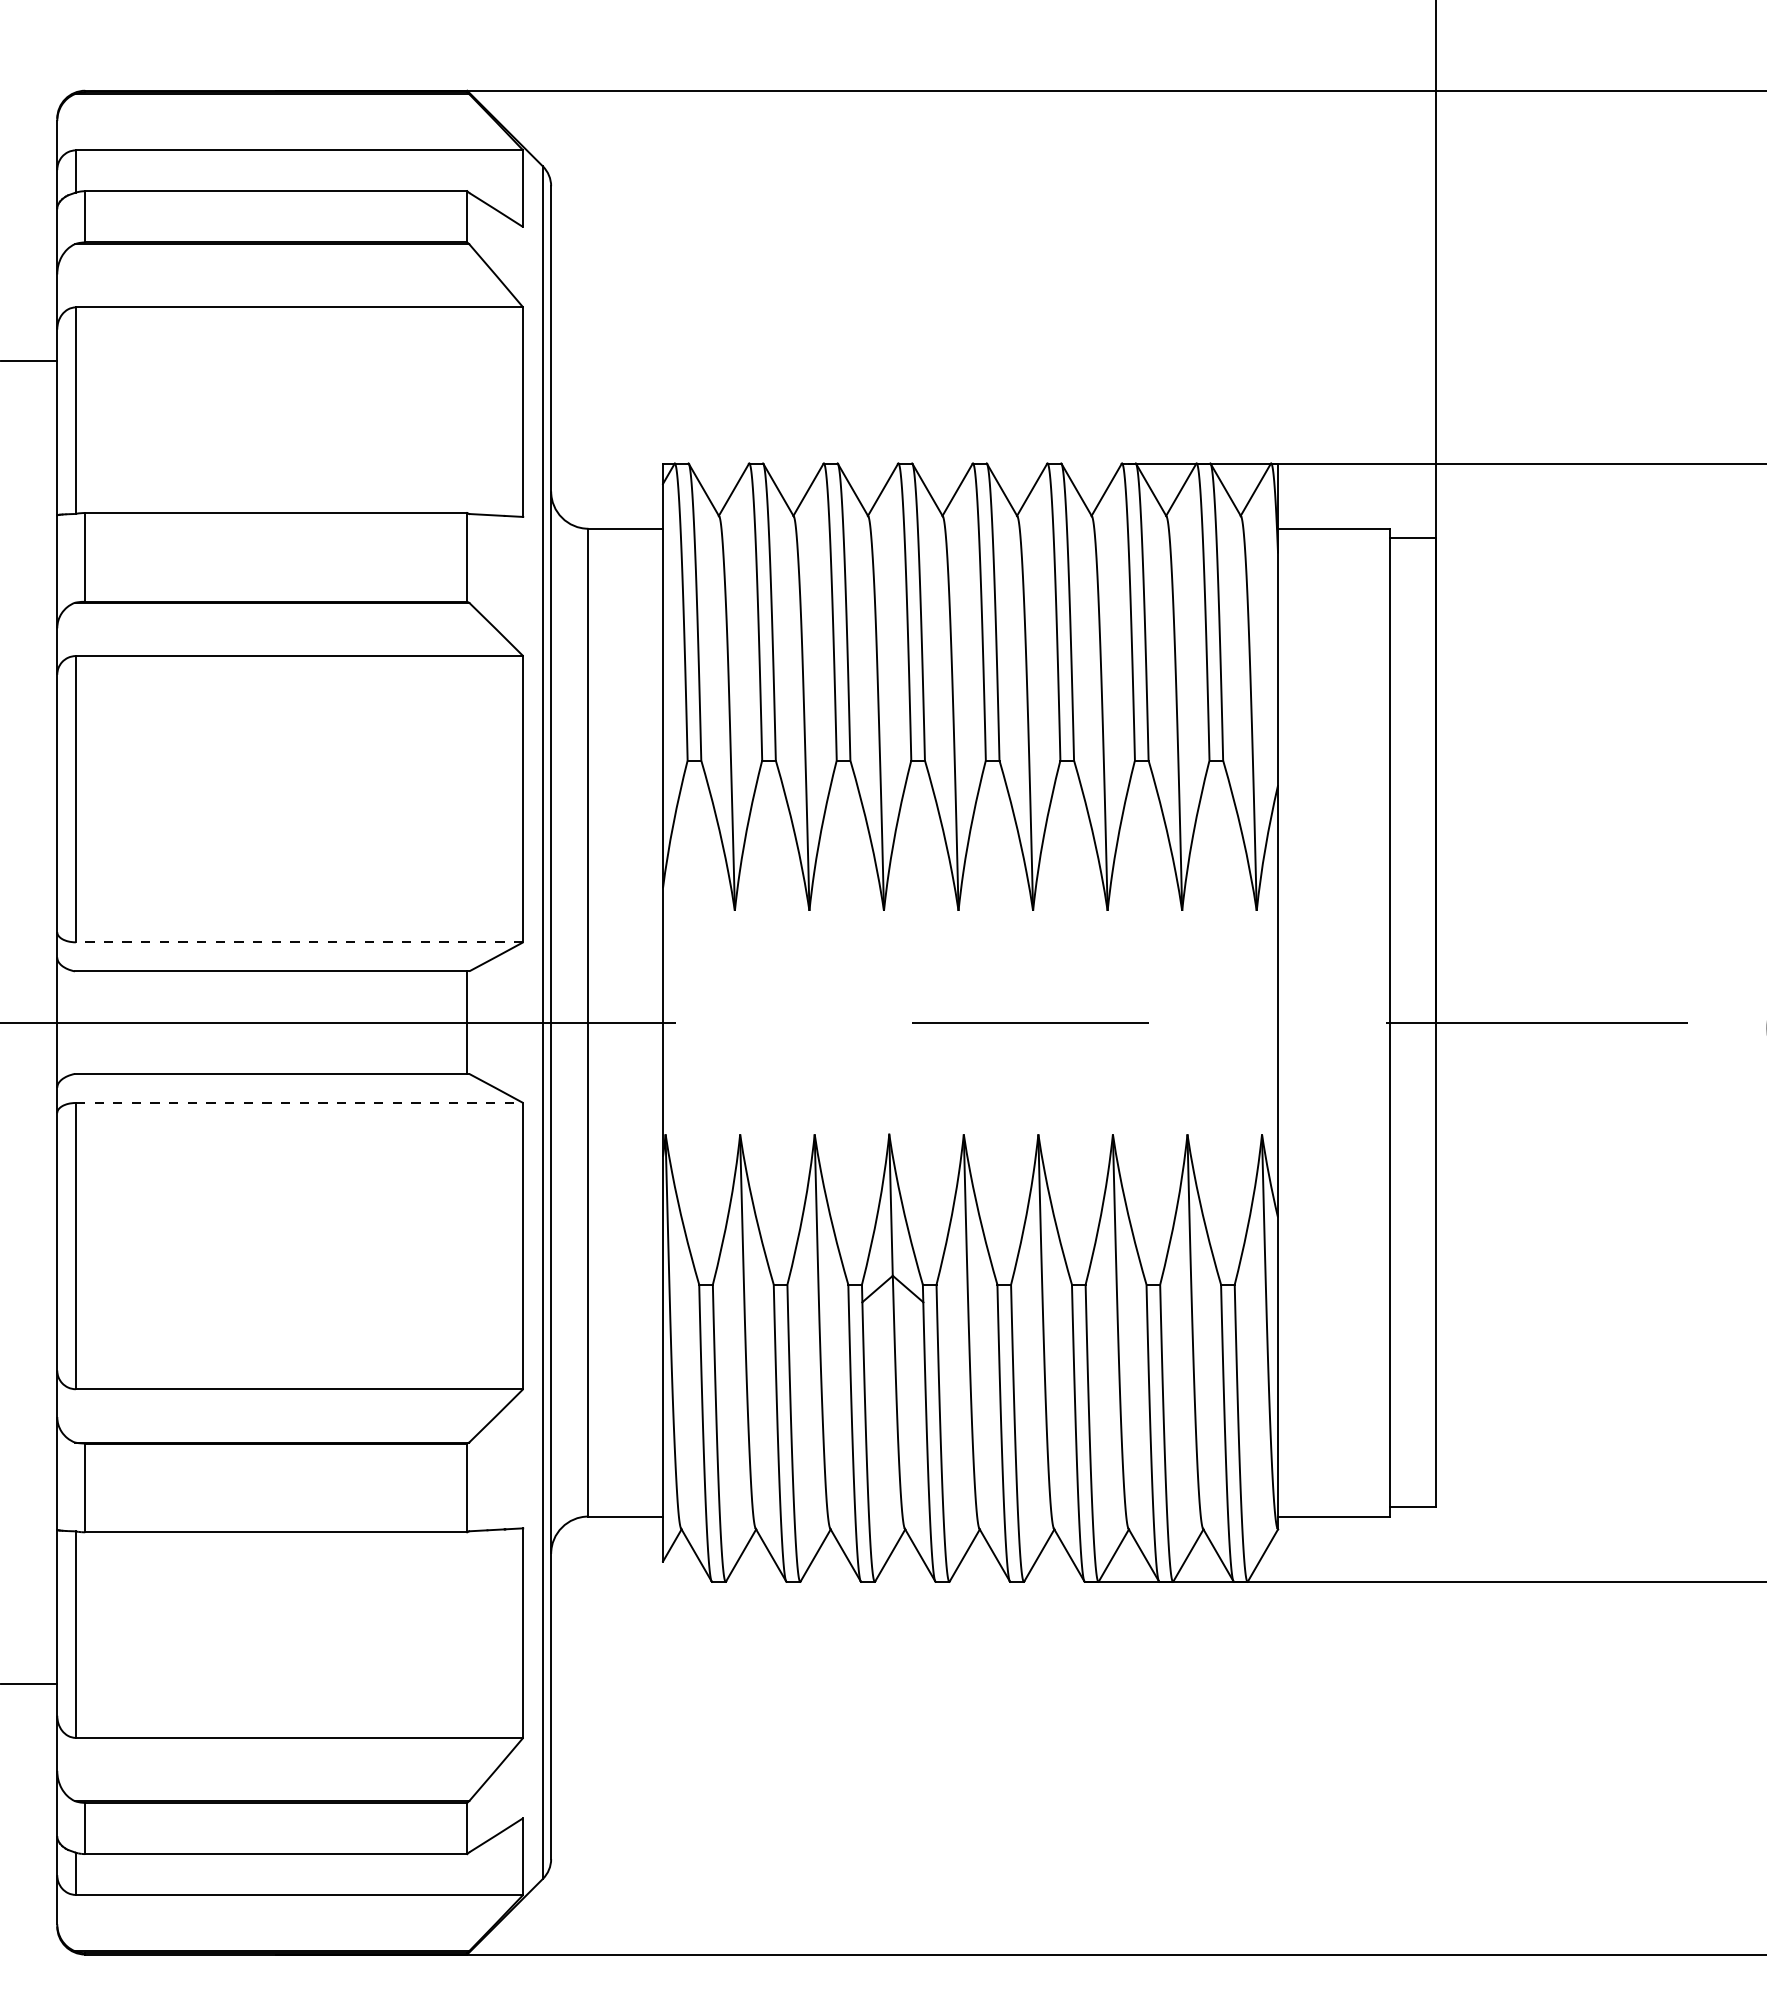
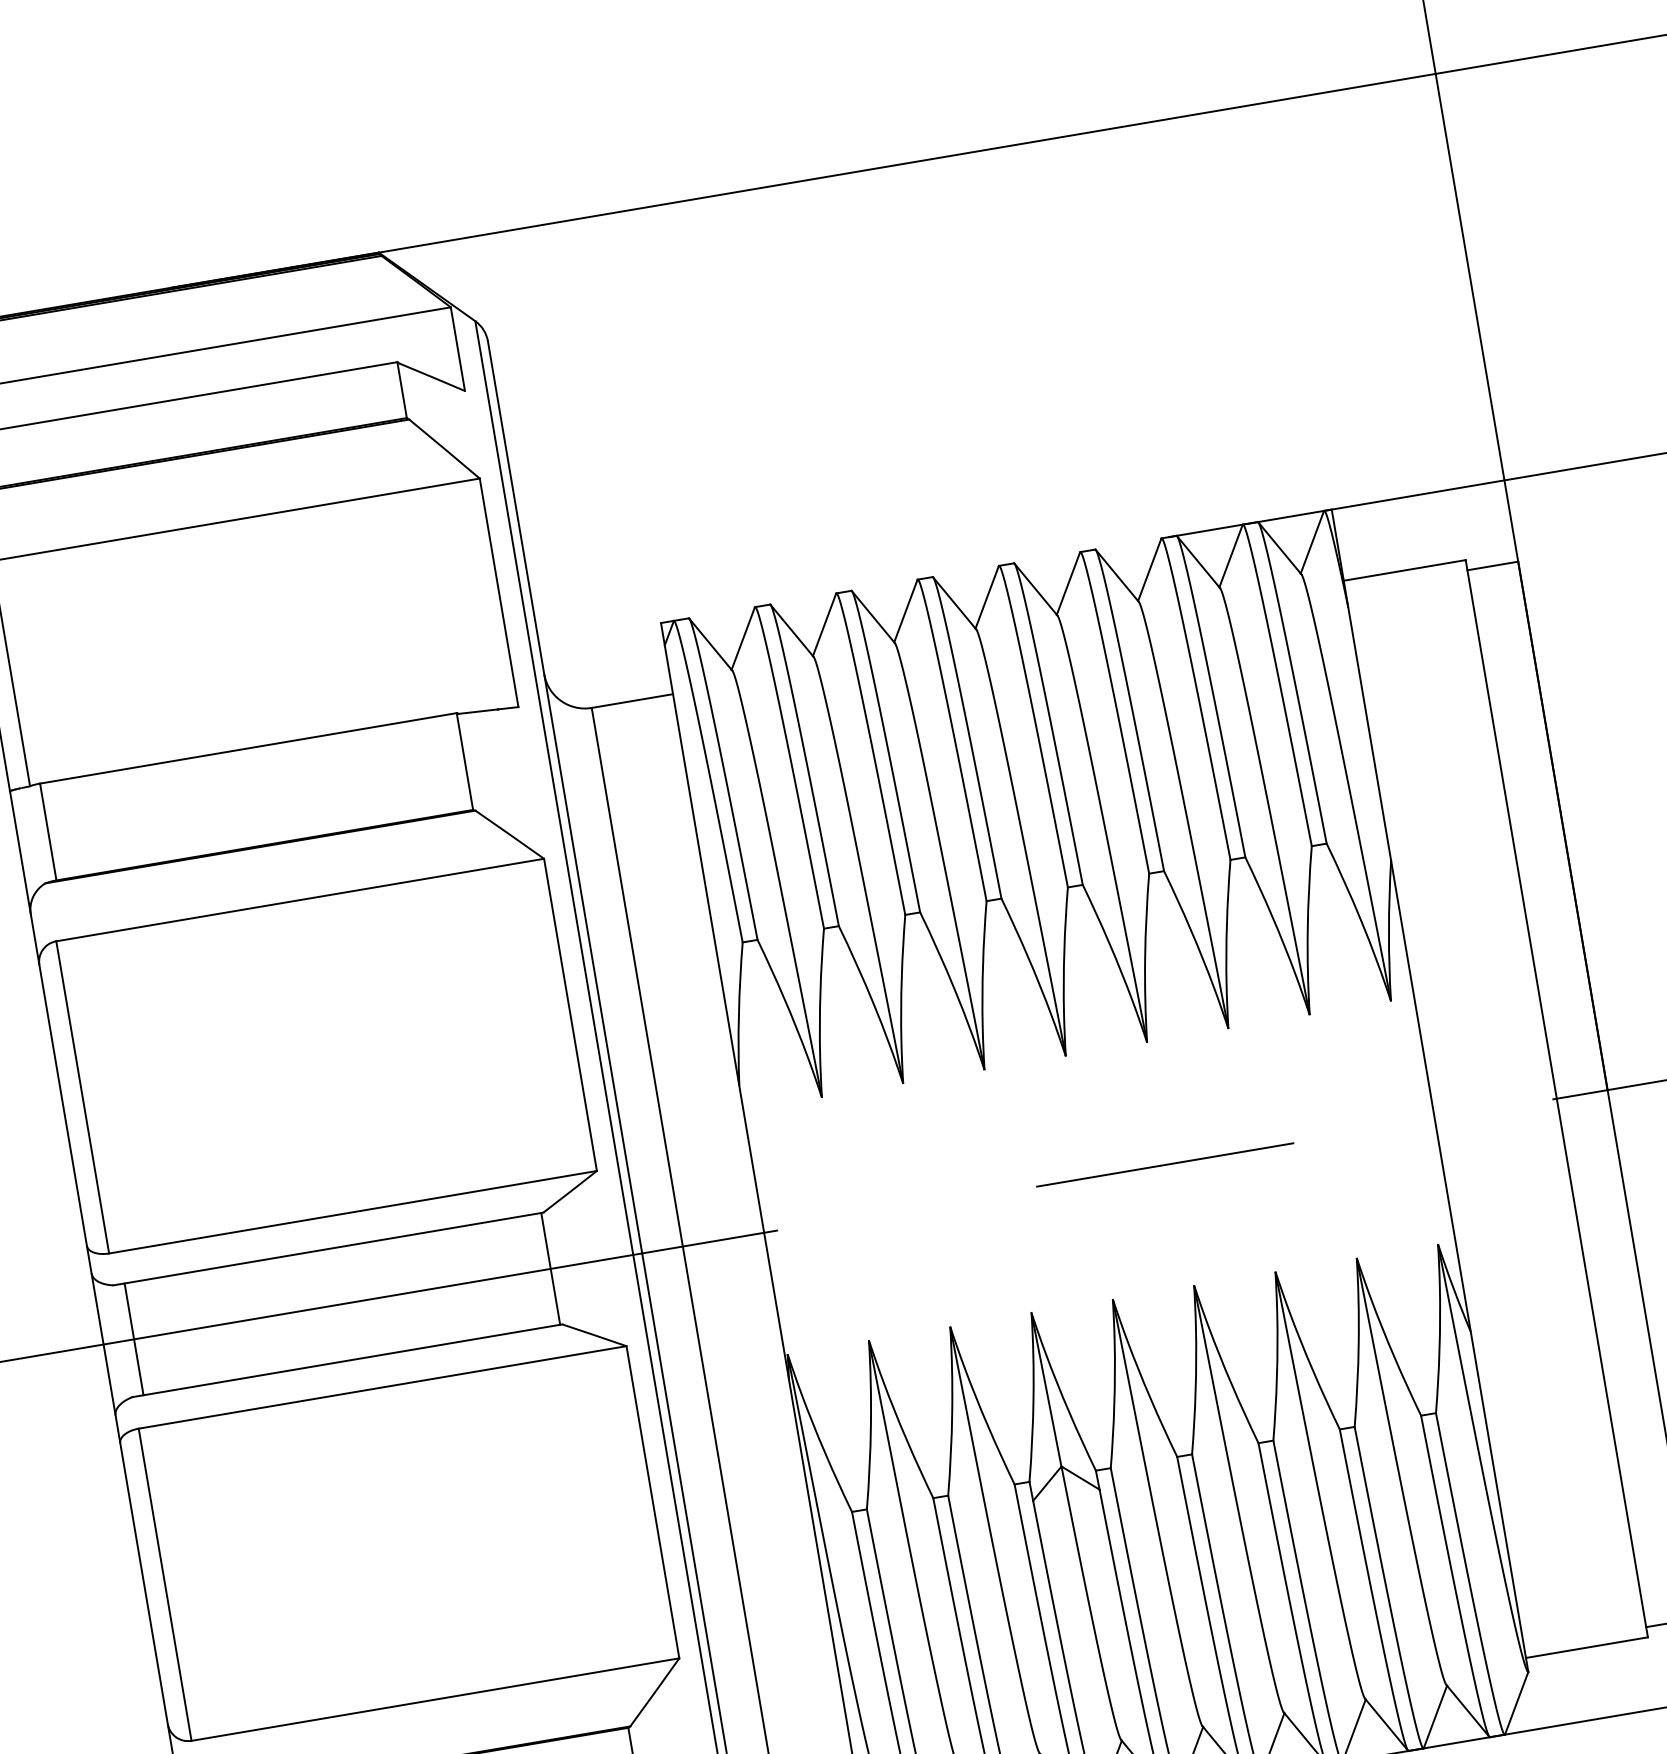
line: (299, 942) -> (352, 1212), dashed -> solid
line: (85, 1022) -> (134, 1339), added
line: (299, 1102) -> (382, 1386), dashed -> solid

